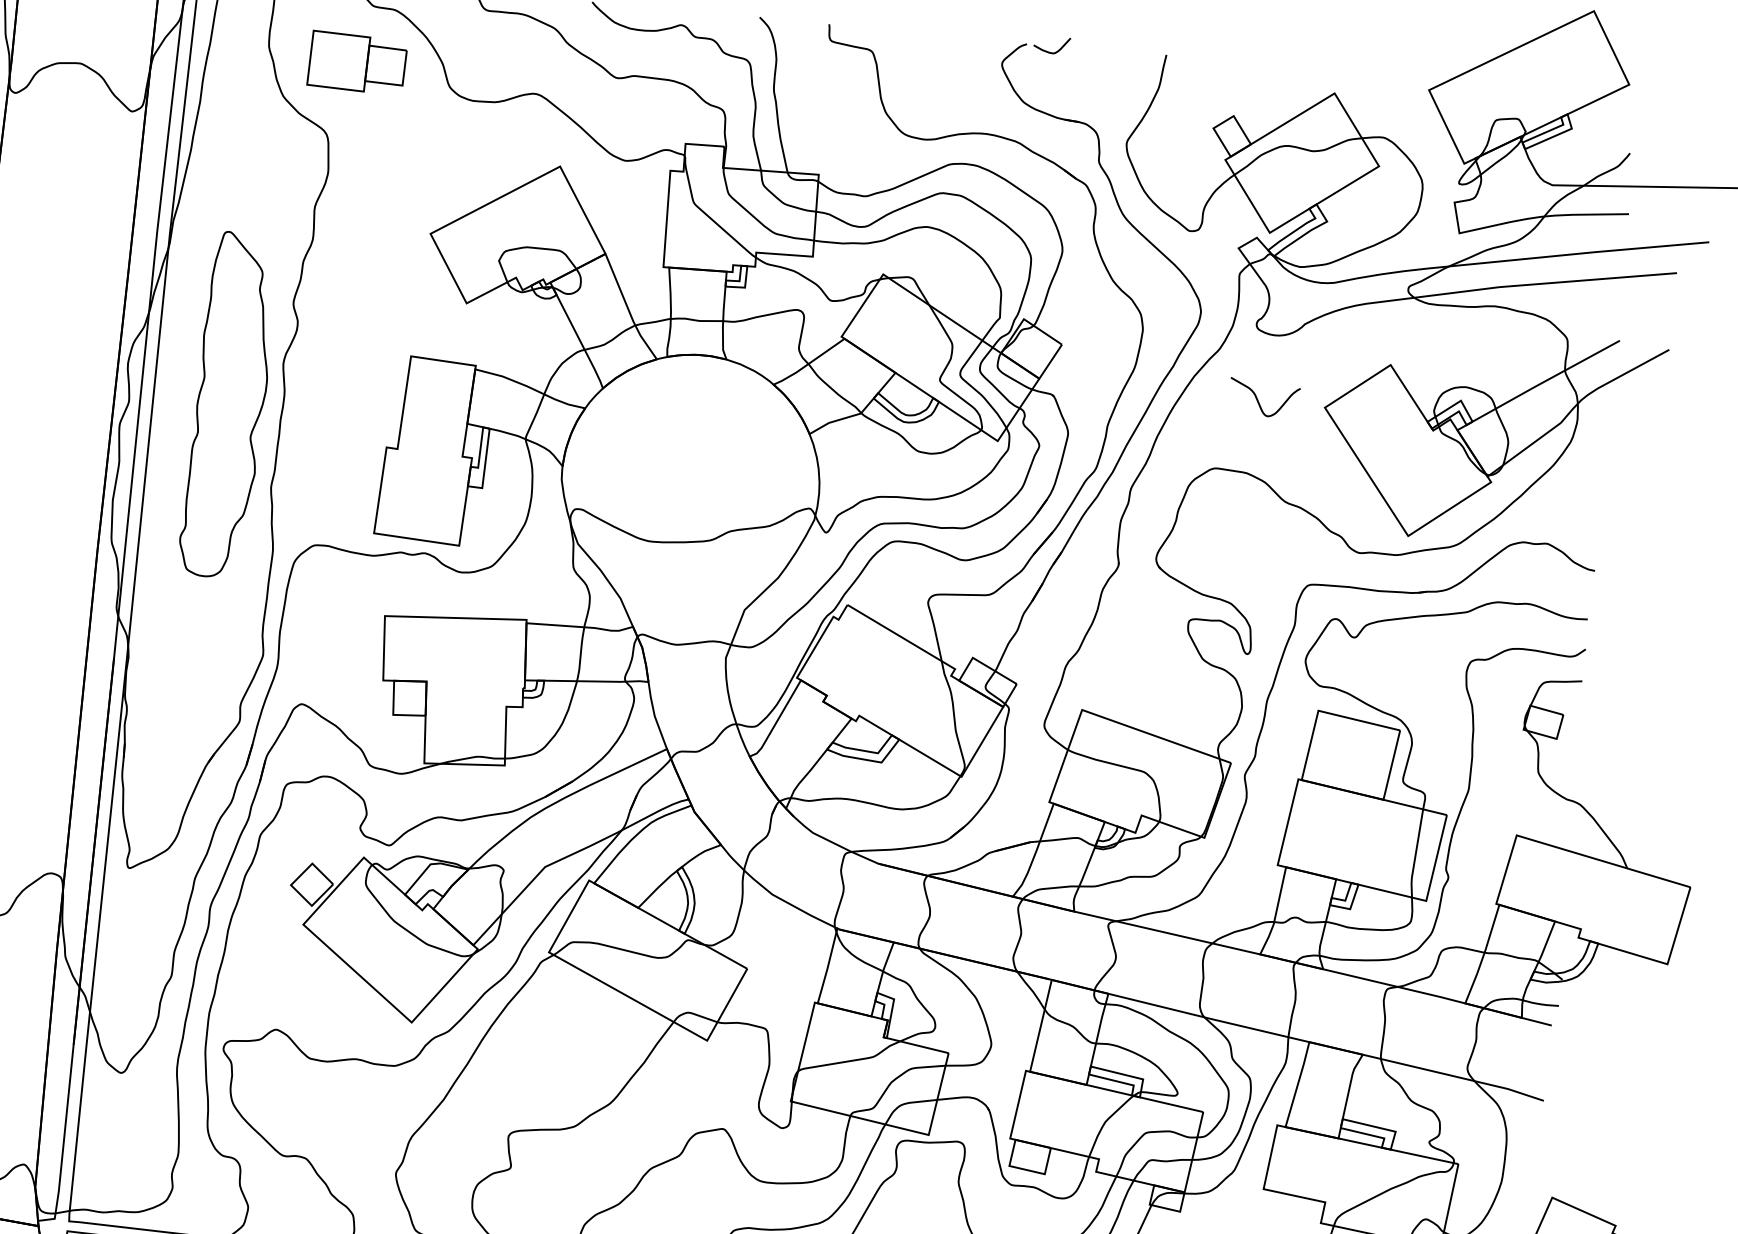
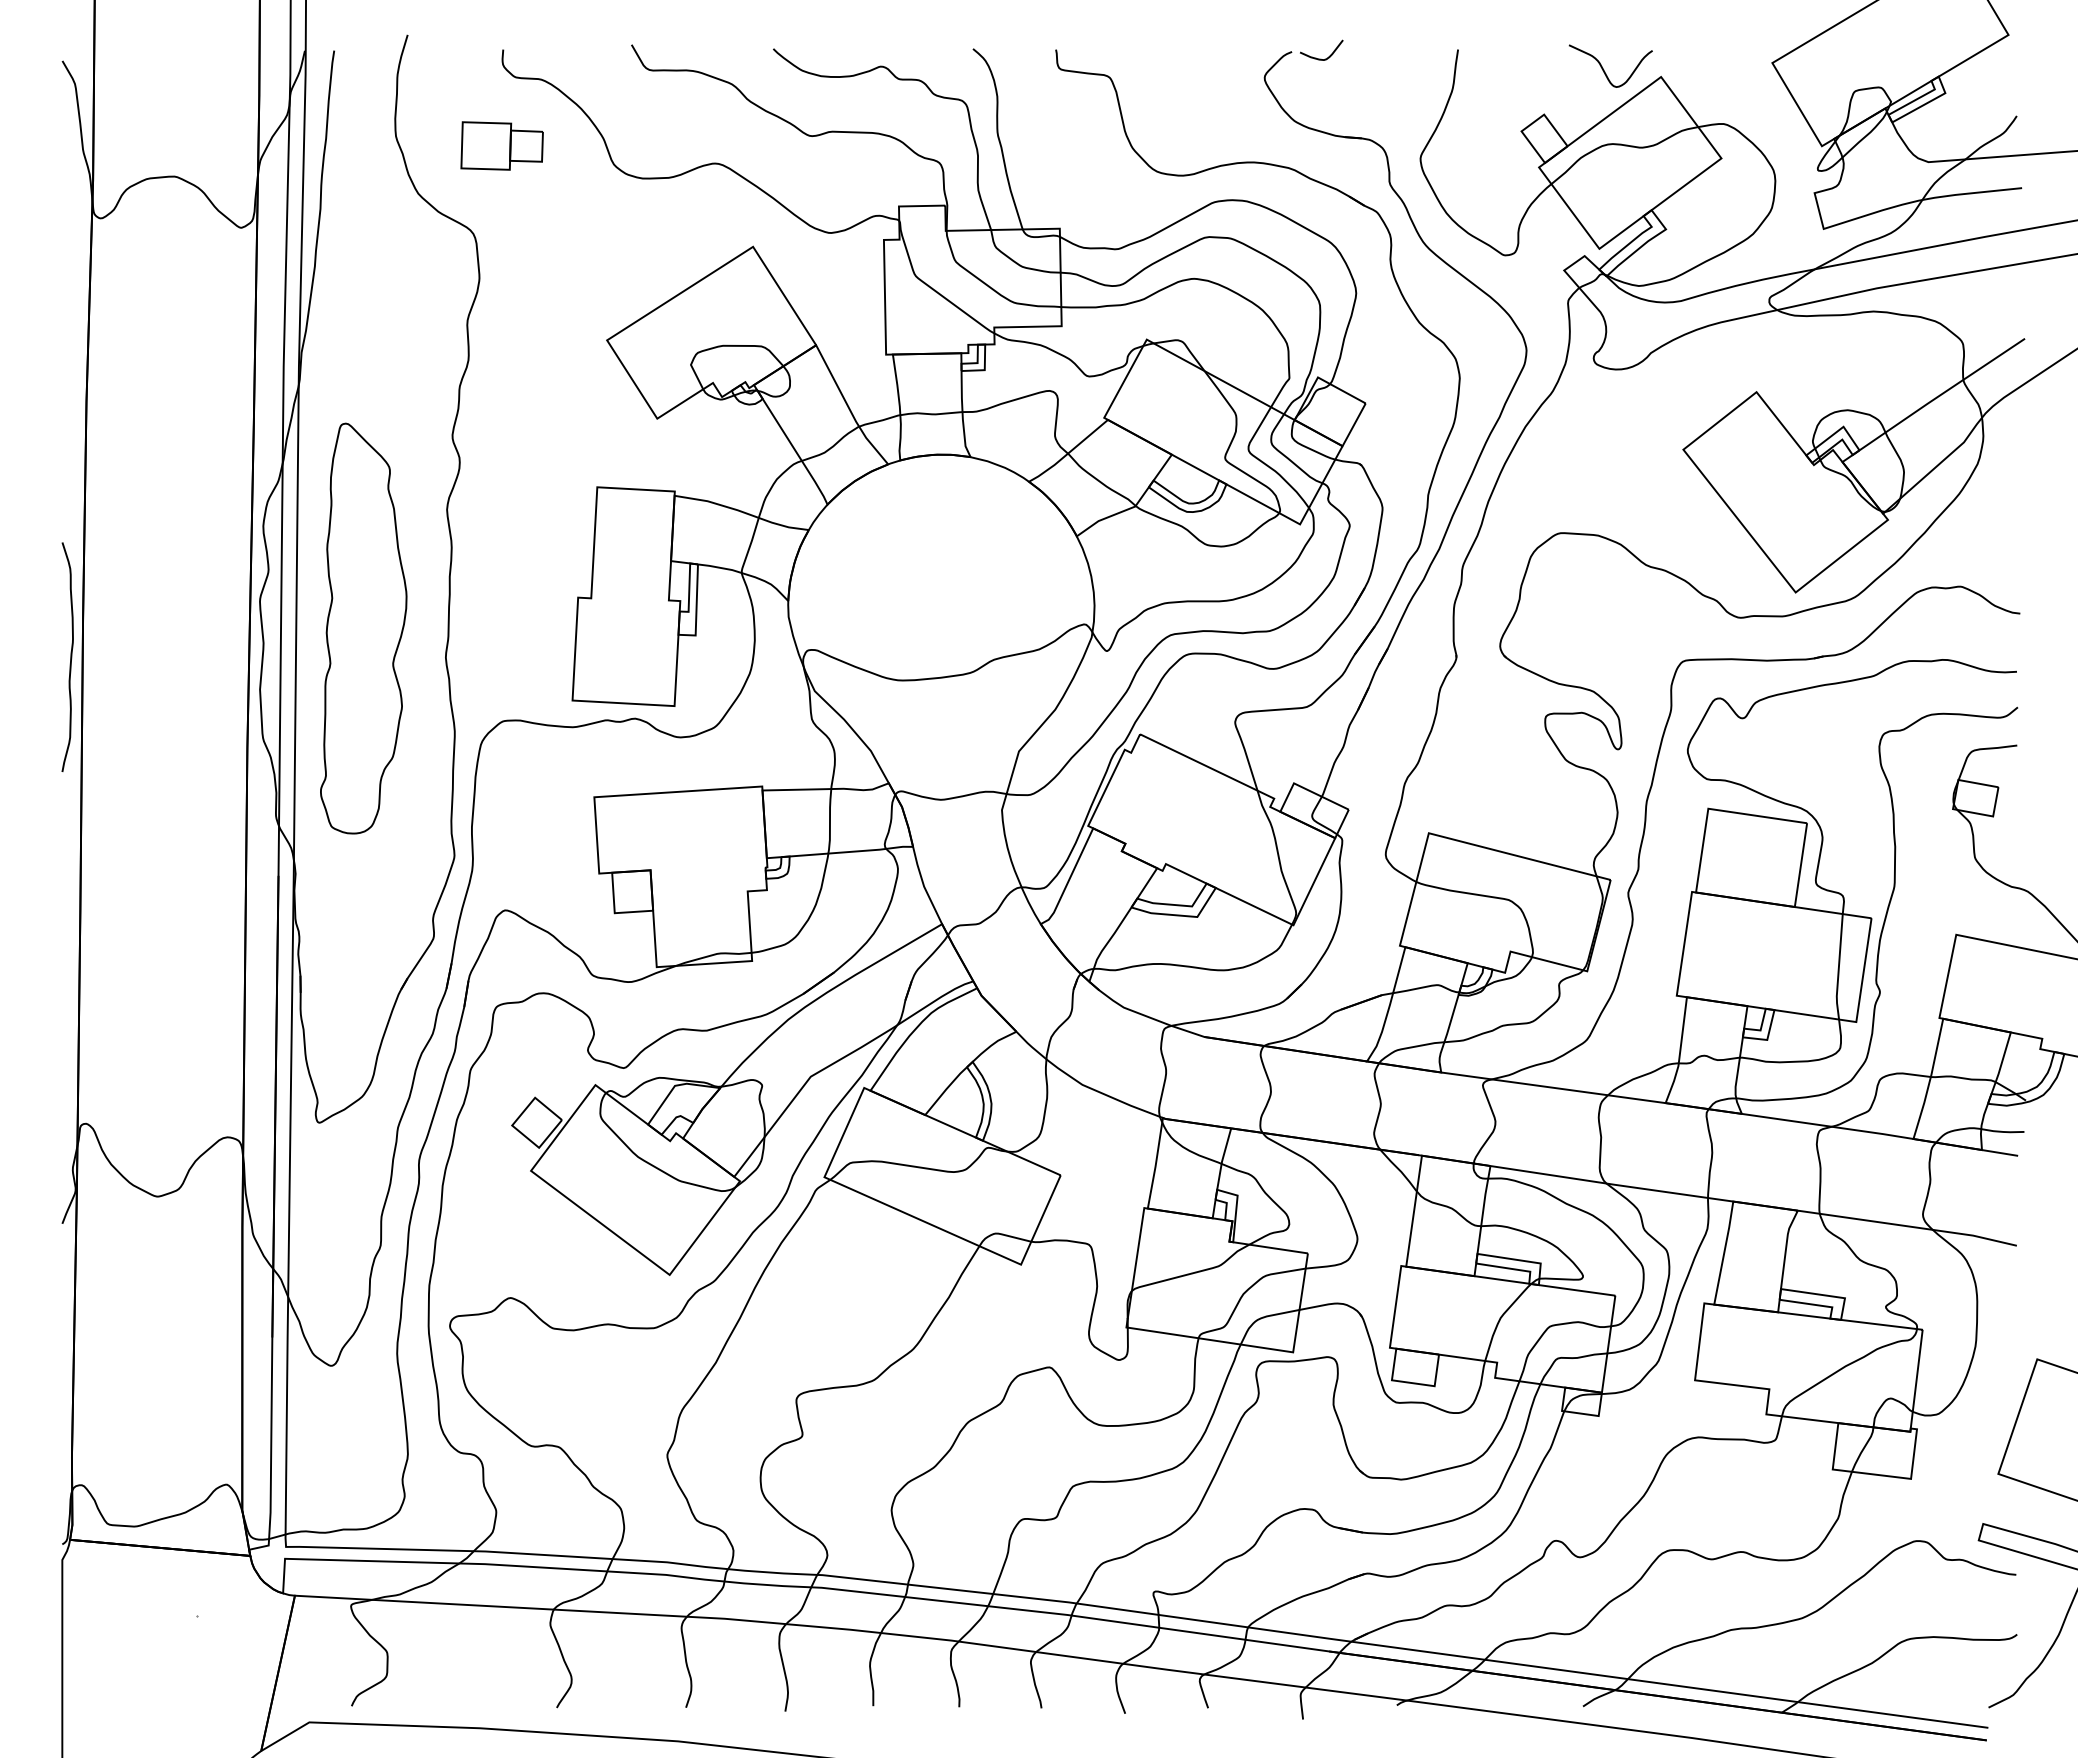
part: (356, 62) -> (501, 145), size x0.71
curve: (1258, 399) -> (1603, 68), moved
part: (228, 405) -> (363, 628), moved

